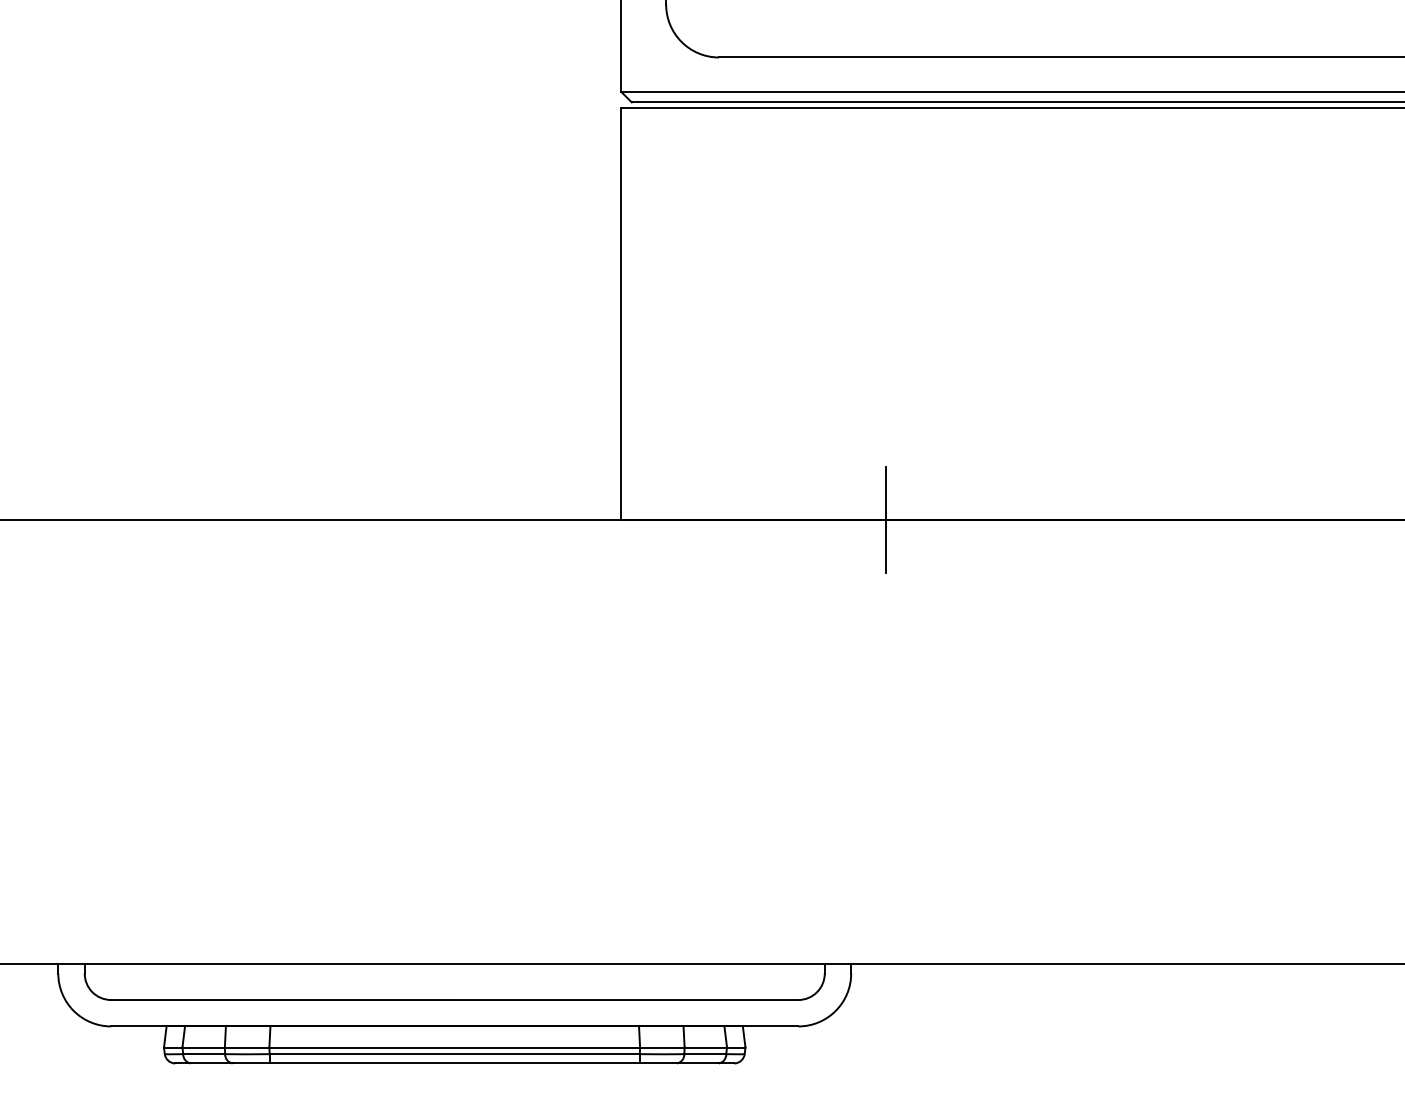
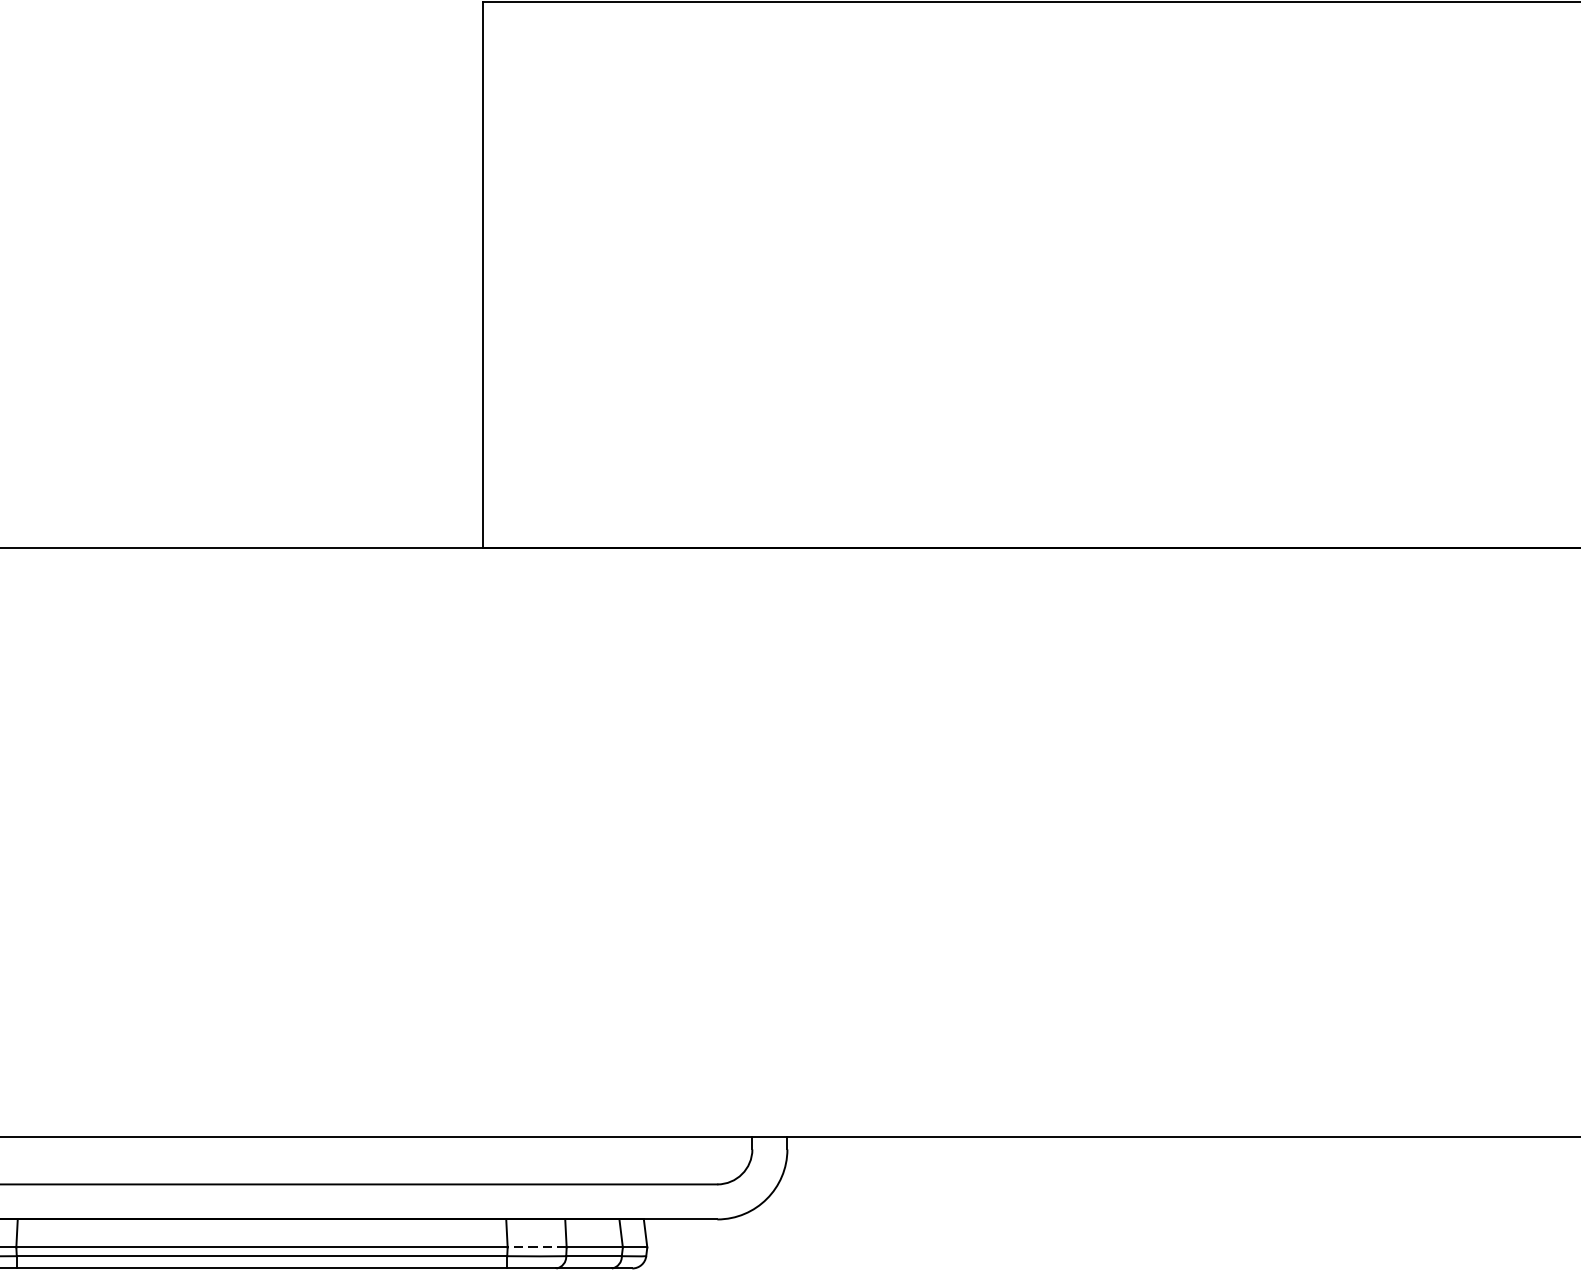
line: (885, 519) -> (832, 547), removed
line: (661, 1047) -> (536, 1247), solid -> dashed

